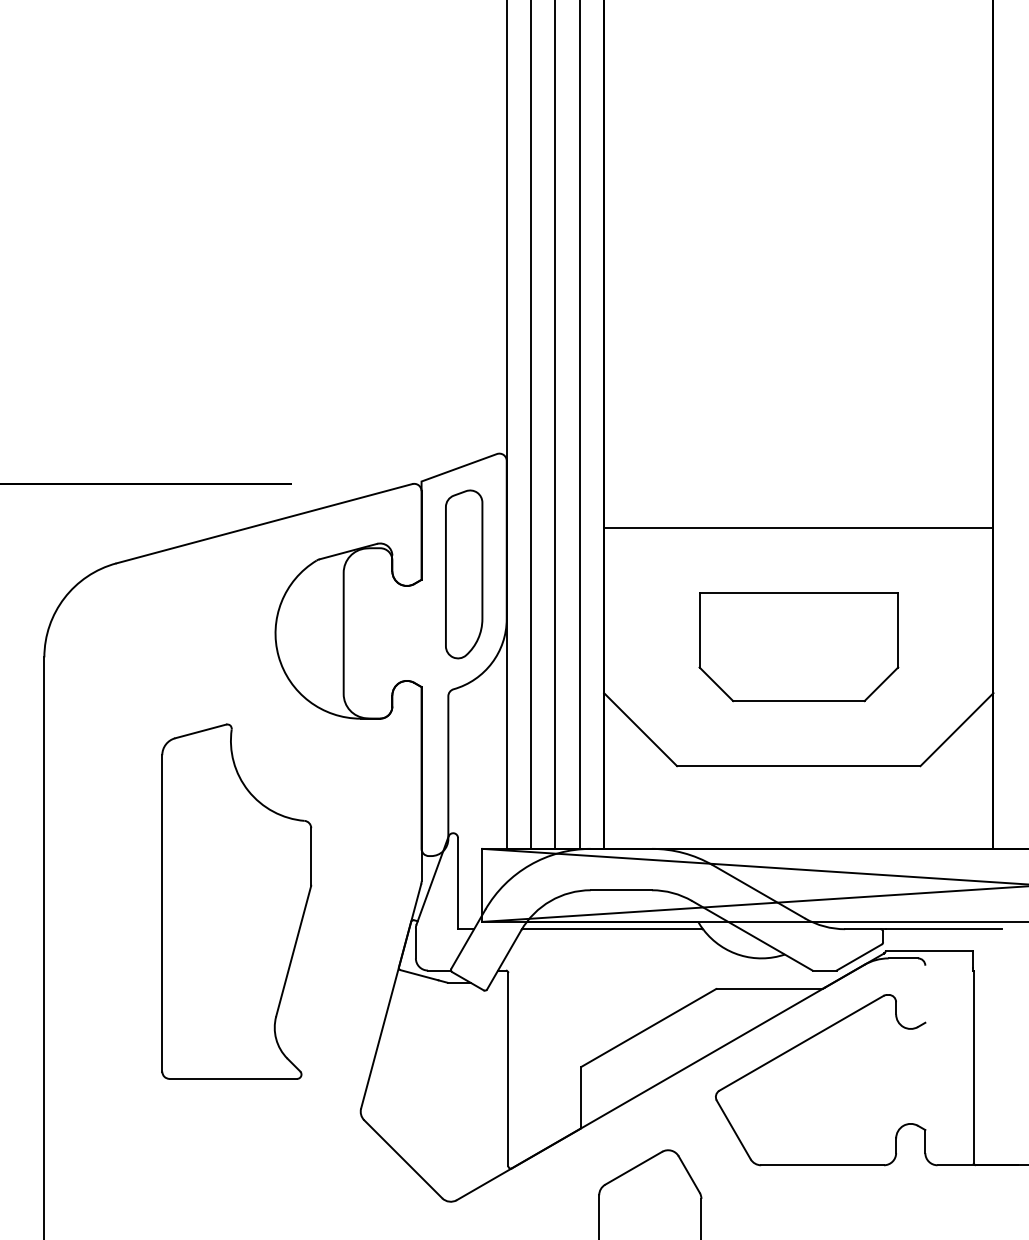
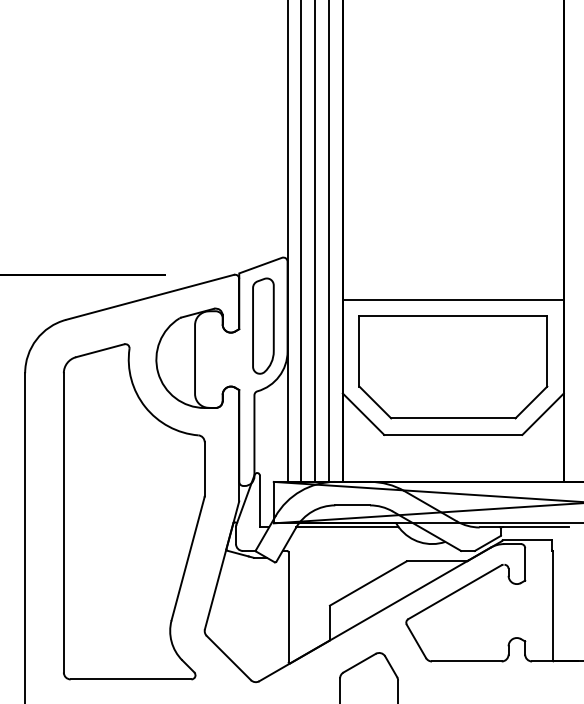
part: (799, 647) -> (453, 367), size x1.67
part: (237, 901) -> (134, 511), size x1.67
line: (925, 994) -> (525, 564), added

